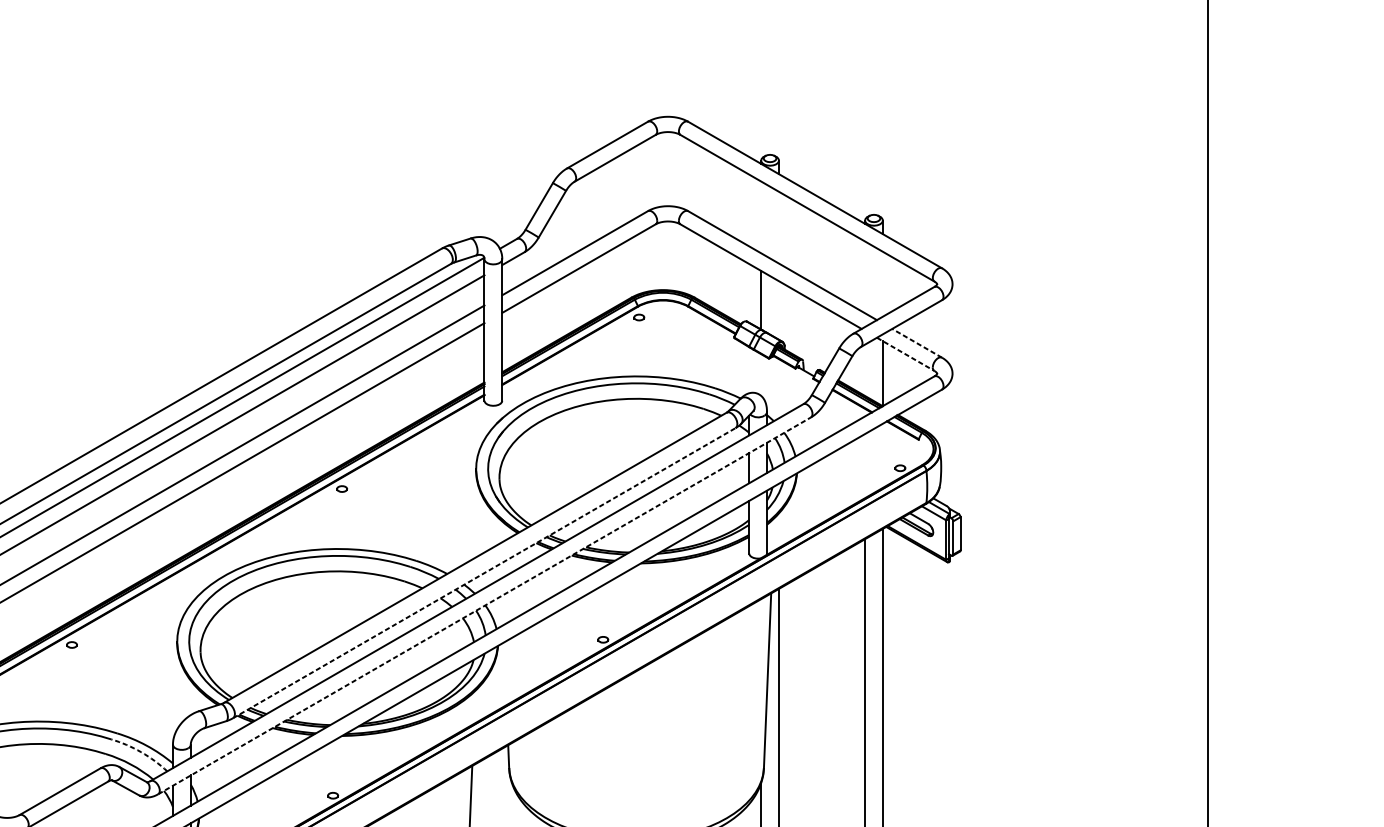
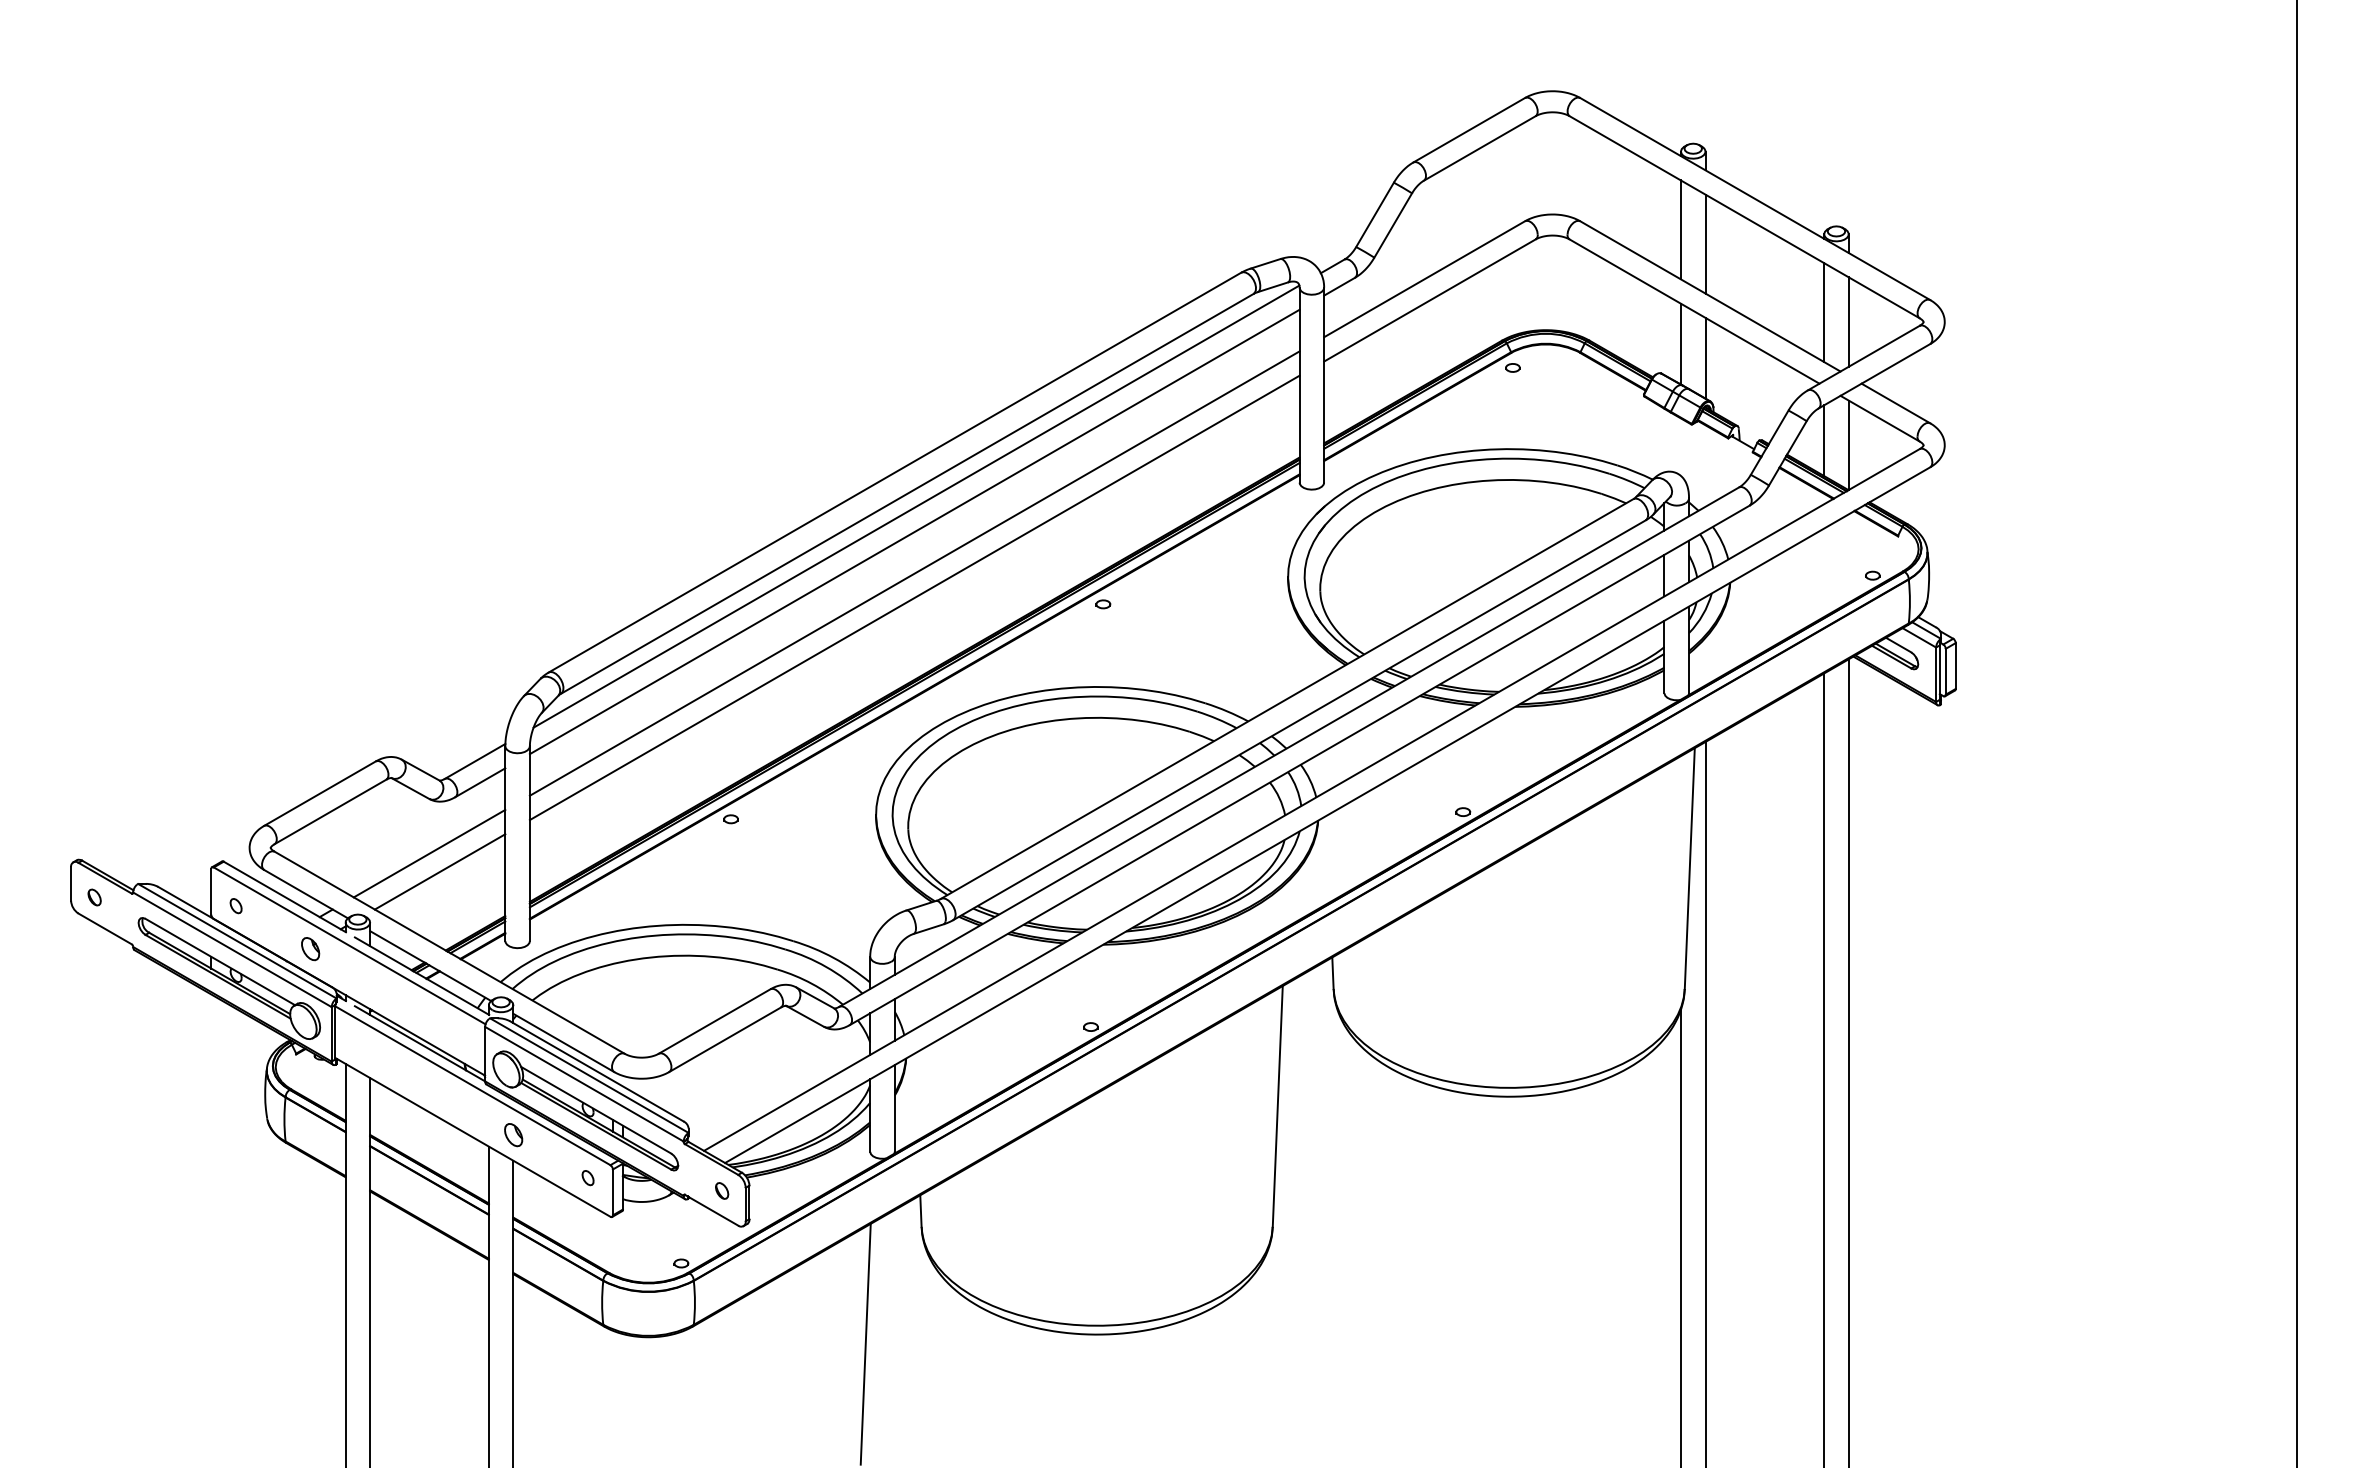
line: (760, 217) -> (1680, 229), added
line: (778, 227) -> (1705, 243), added
line: (865, 277) -> (1824, 312), added
line: (882, 283) -> (1848, 321), added
line: (778, 309) -> (1705, 357), added
line: (916, 343) -> (1895, 403), dashed -> solid
line: (905, 354) -> (1880, 418), dashed -> solid
line: (865, 370) -> (1824, 440), added
line: (484, 573) -> (1299, 720), dashed -> solid
line: (485, 605) -> (1300, 765), dashed -> solid
arc: (141, 752) -> (826, 967), dashed -> solid

